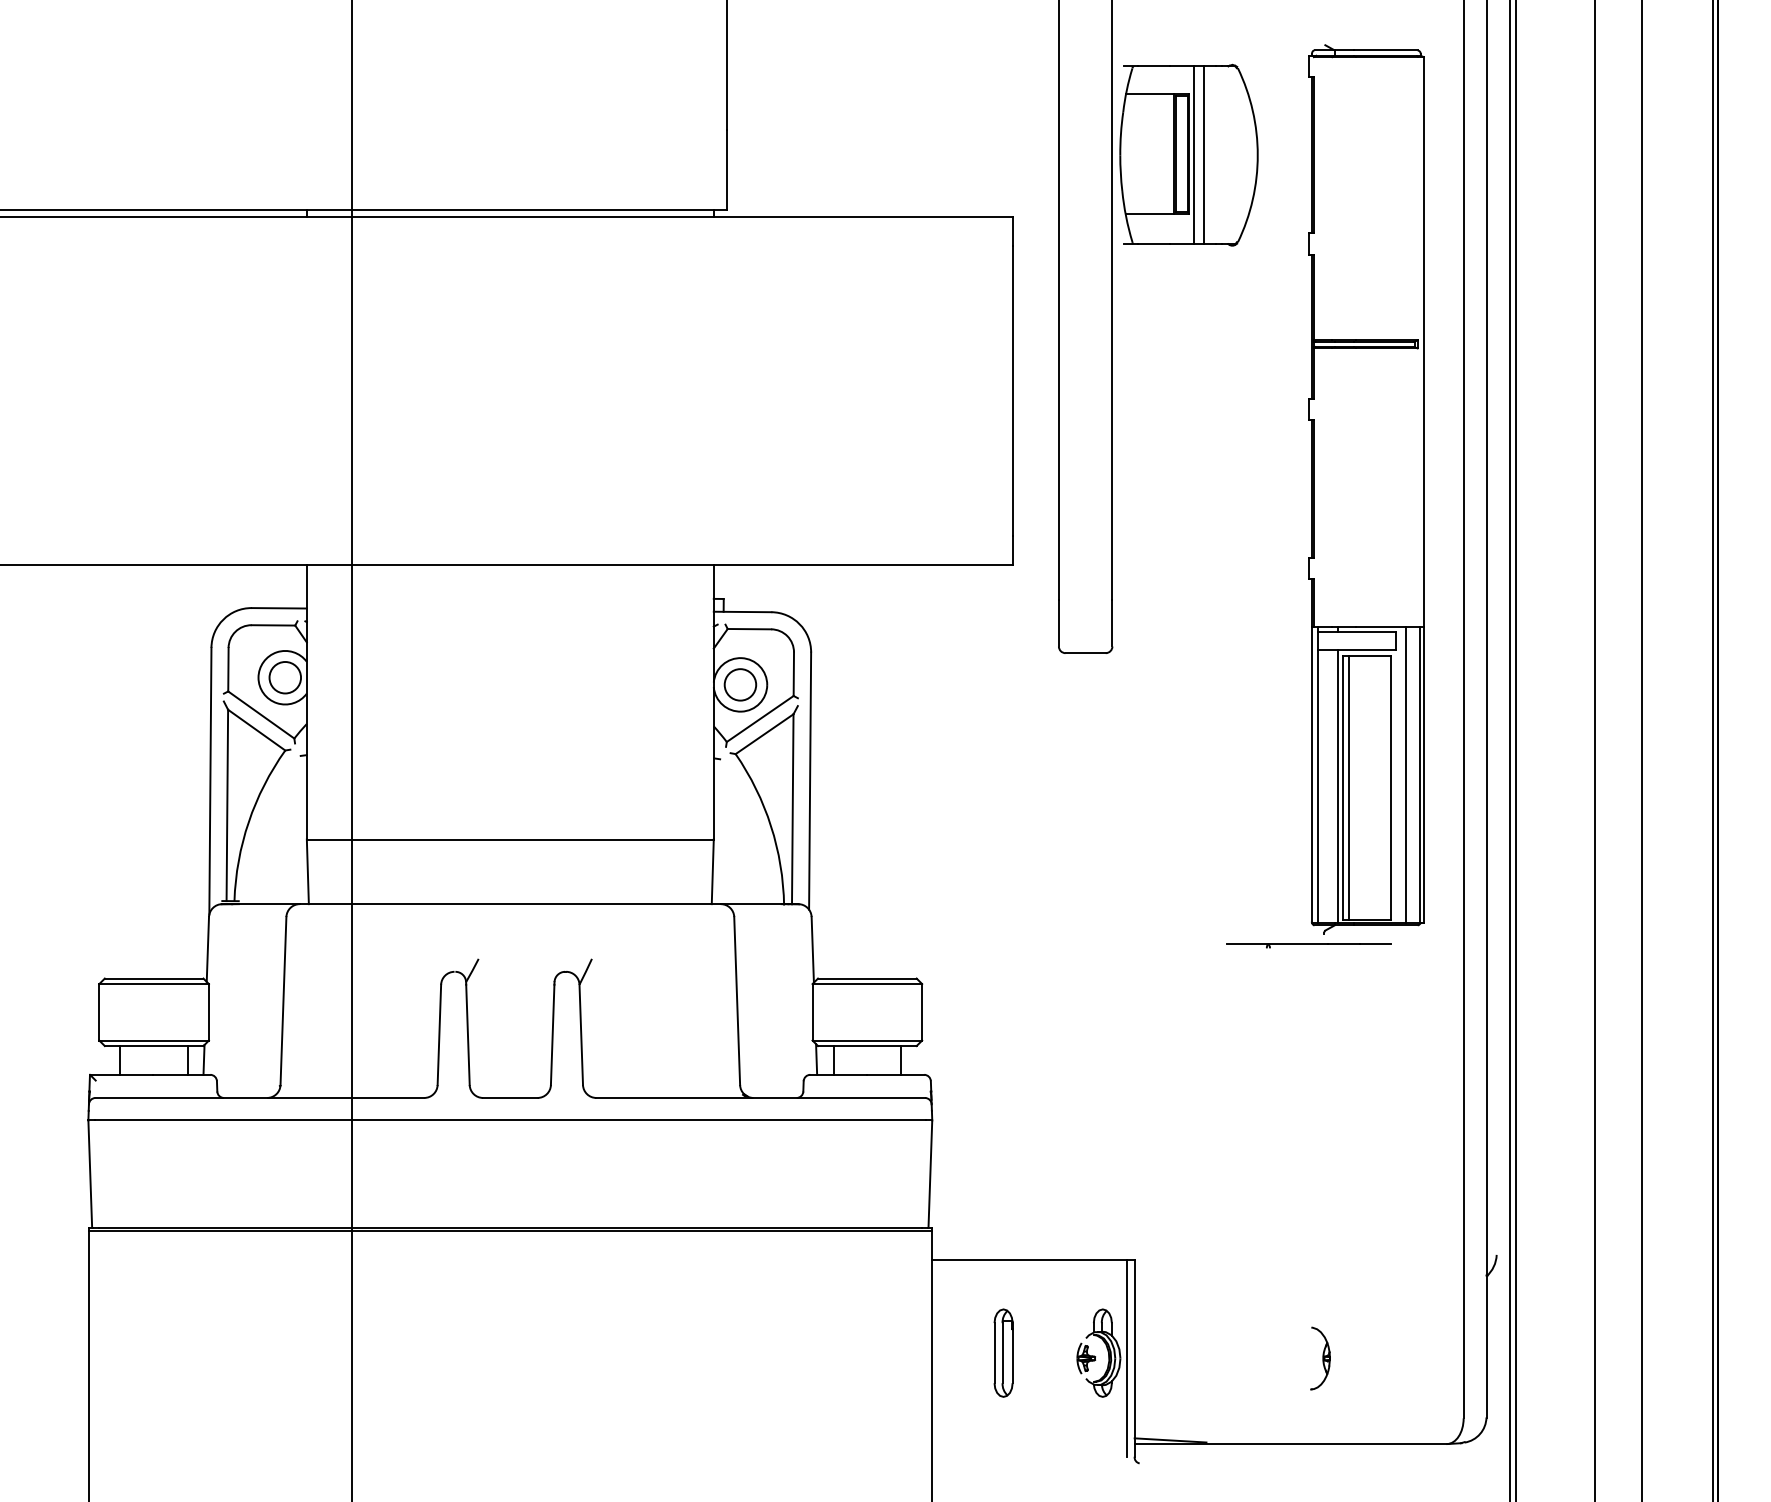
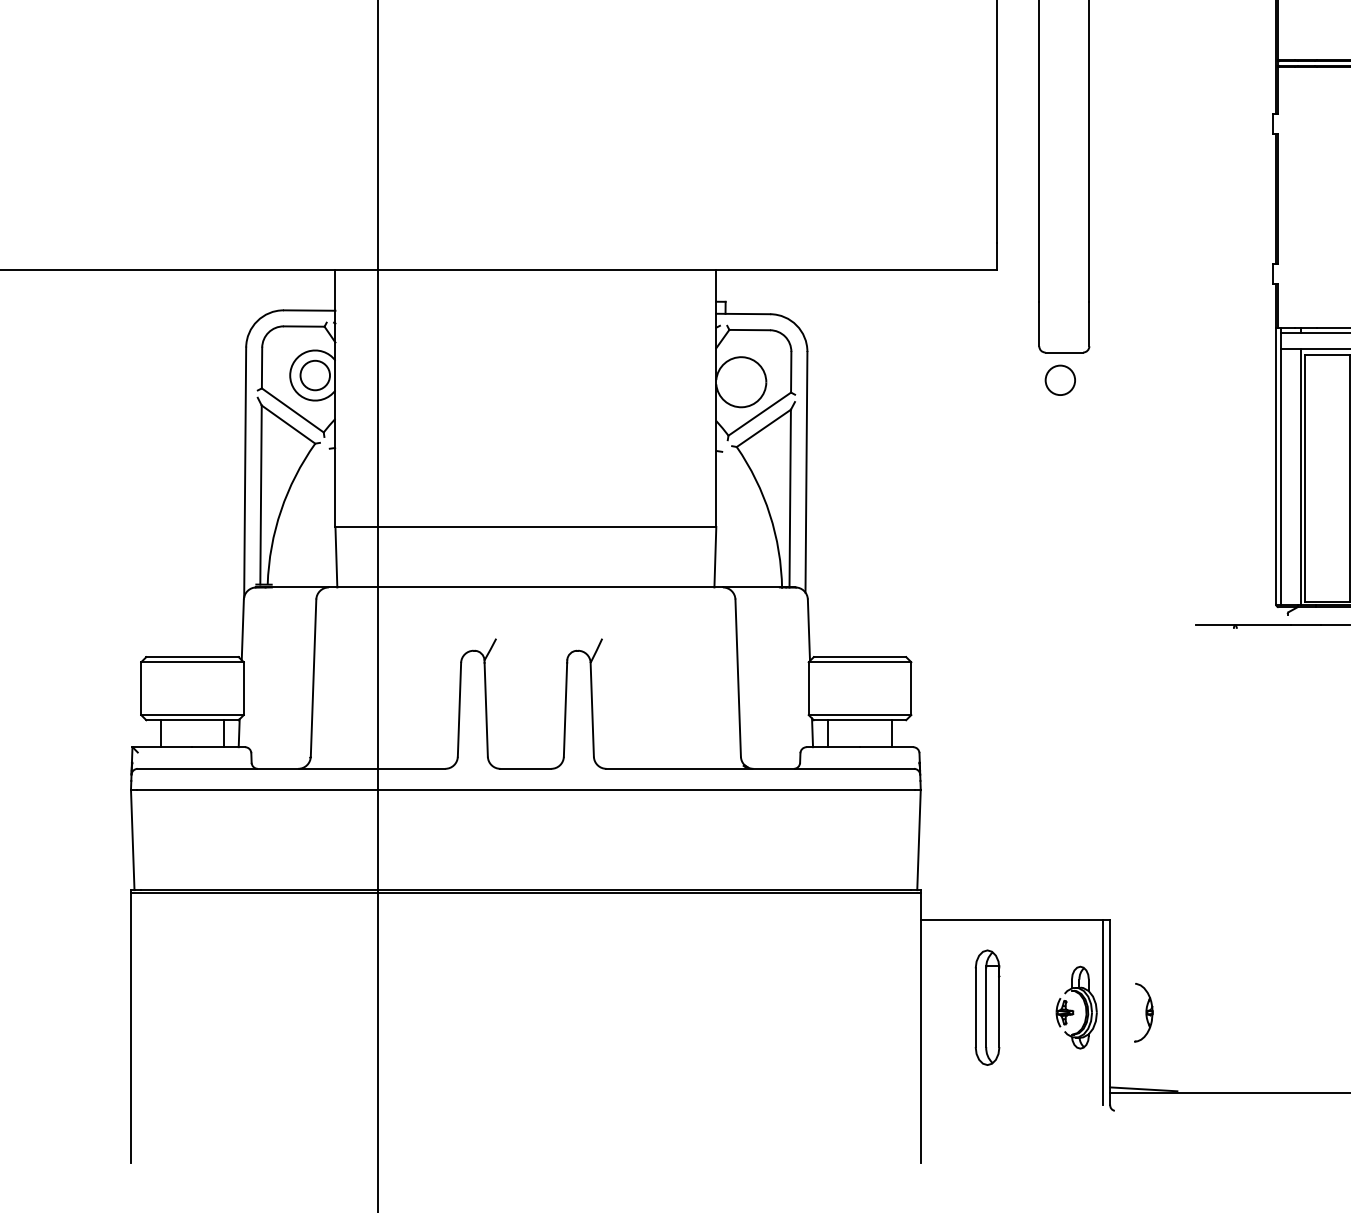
circle: (740, 684) -> (1060, 380), moved
line: (1348, 787) -> (1310, 478), removed
part: (1003, 1352) -> (987, 1007), size x1.4
part: (1320, 1358) -> (1143, 1012), moved

